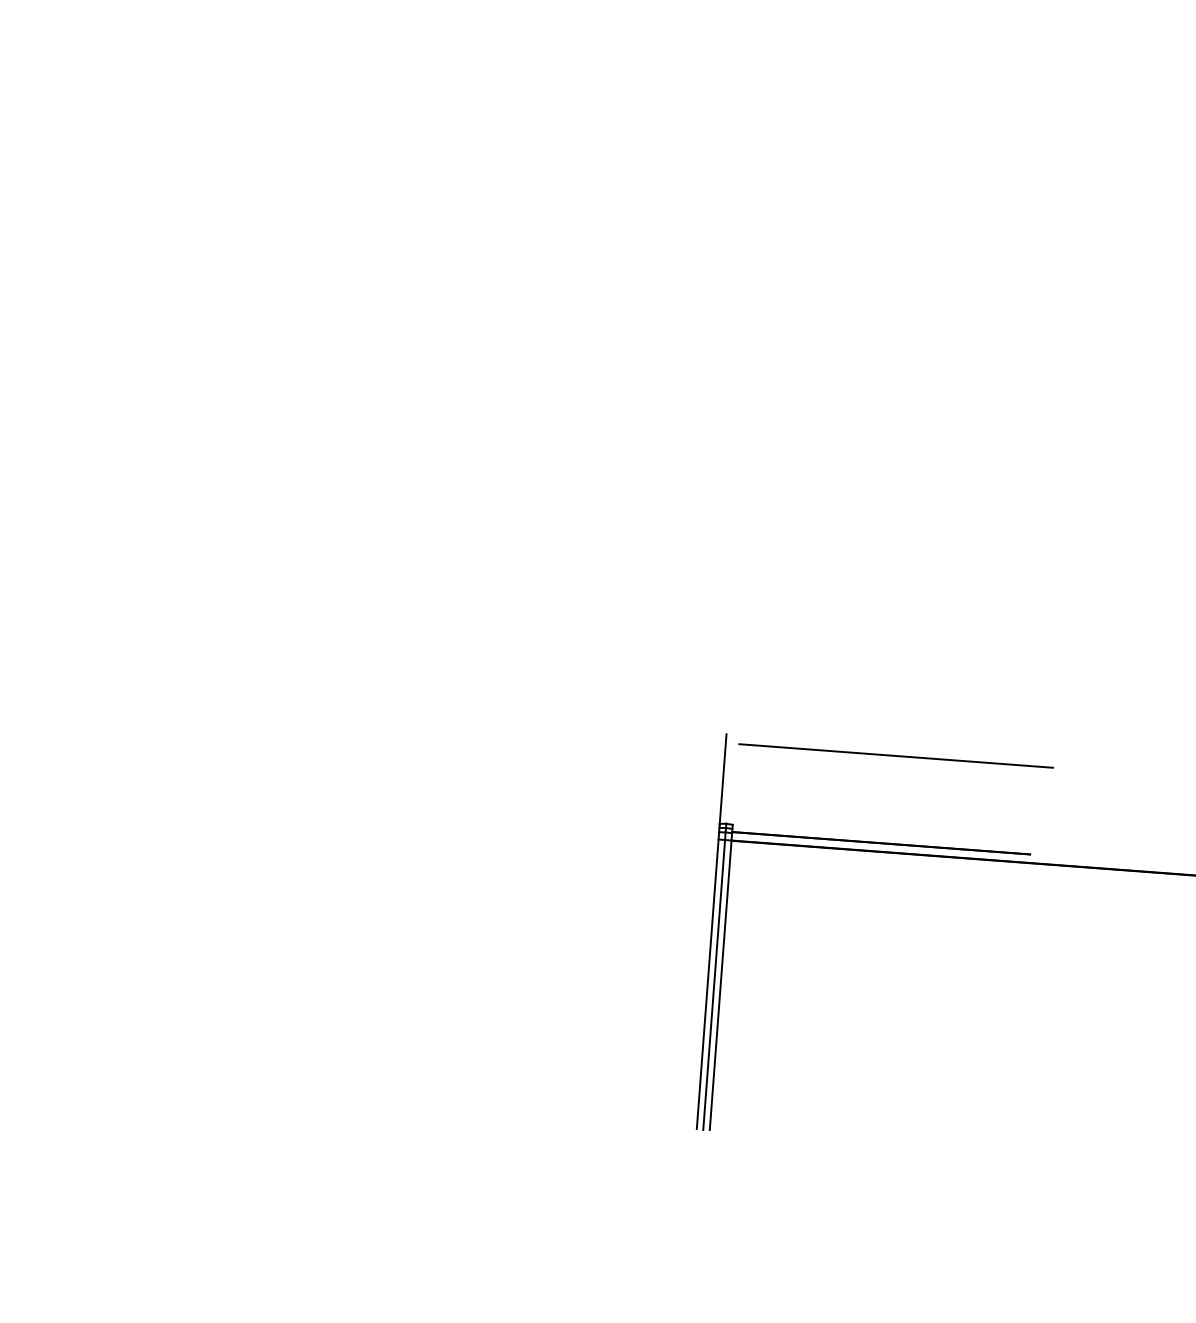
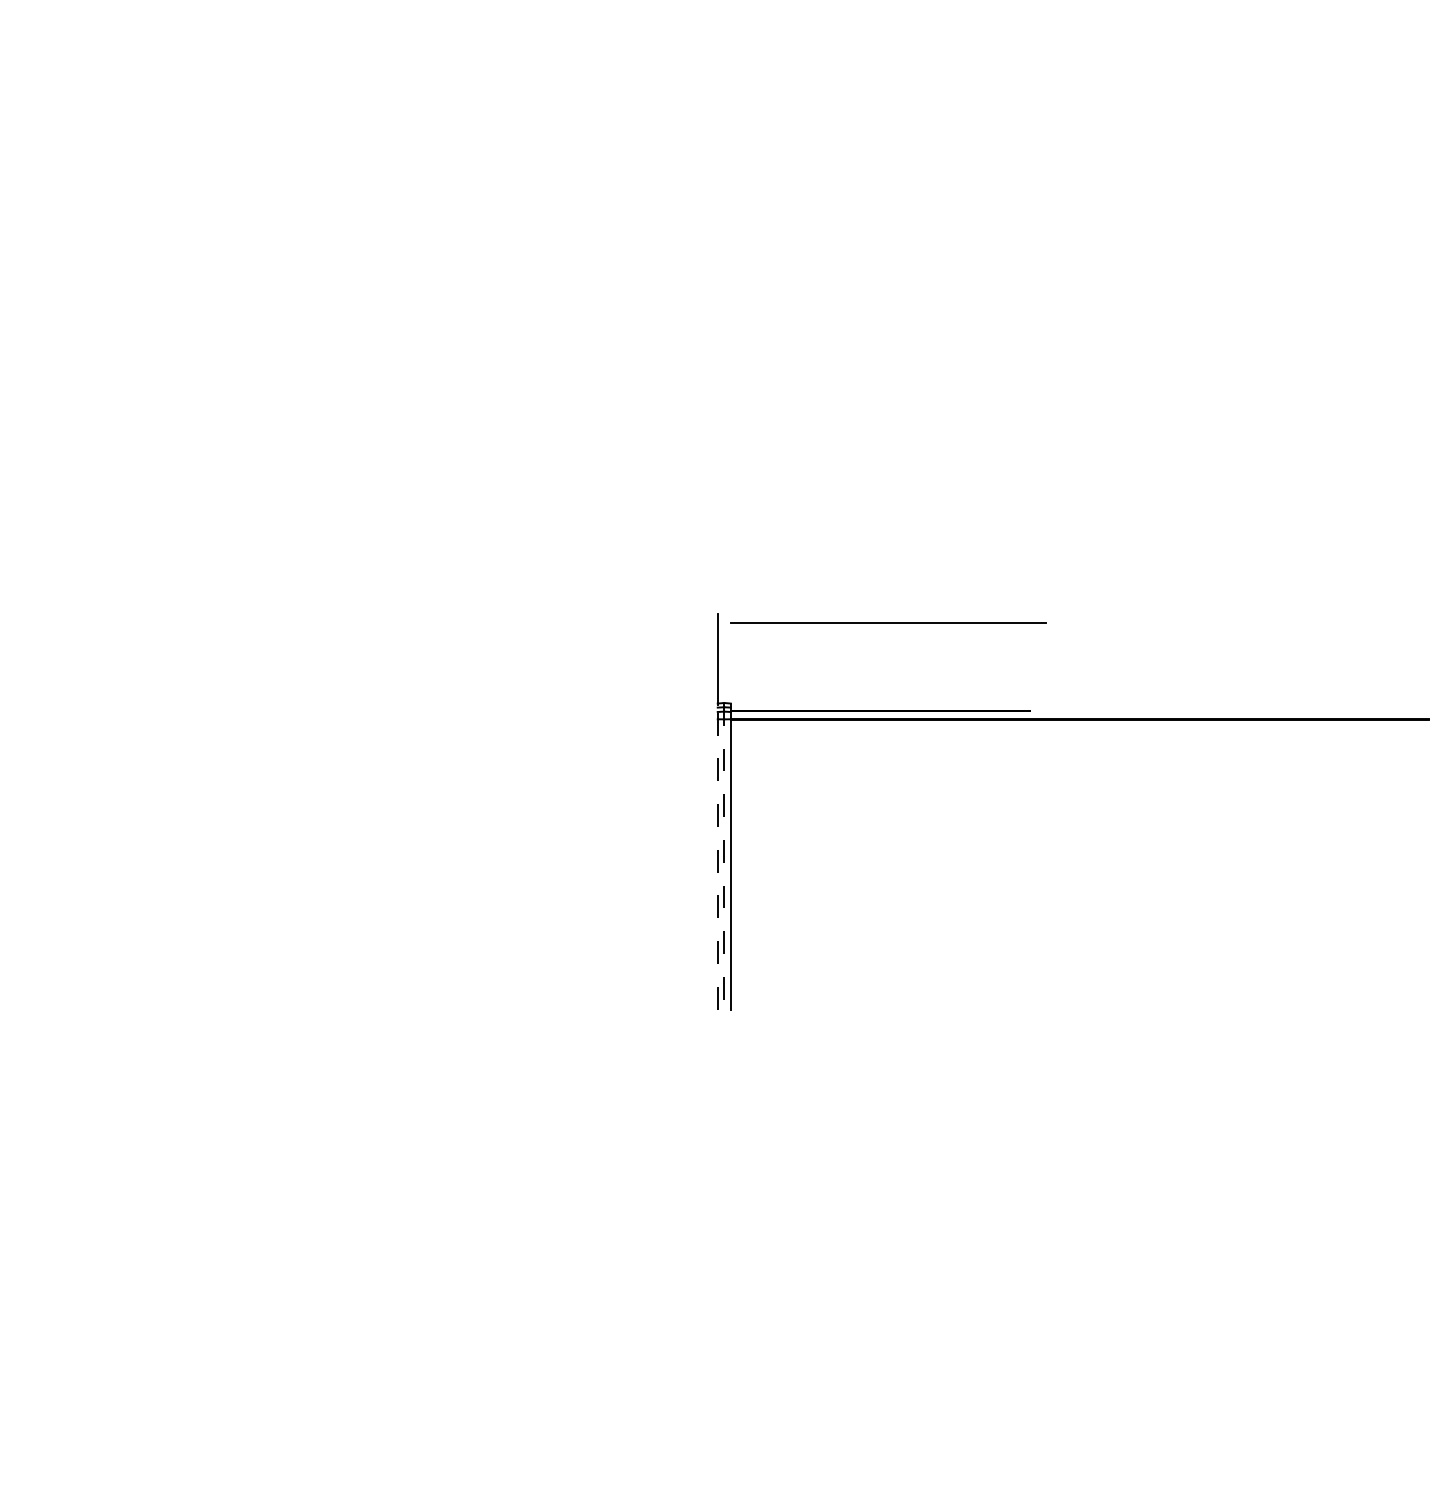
line: (708, 976) -> (717, 856), solid -> dashed
line: (715, 976) -> (724, 856), solid -> dashed

